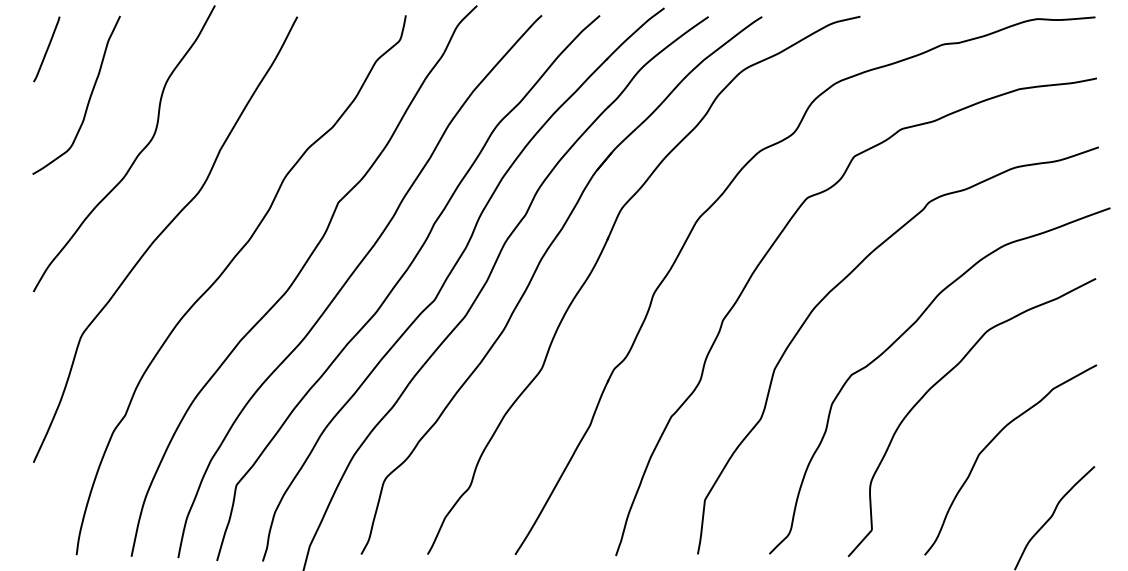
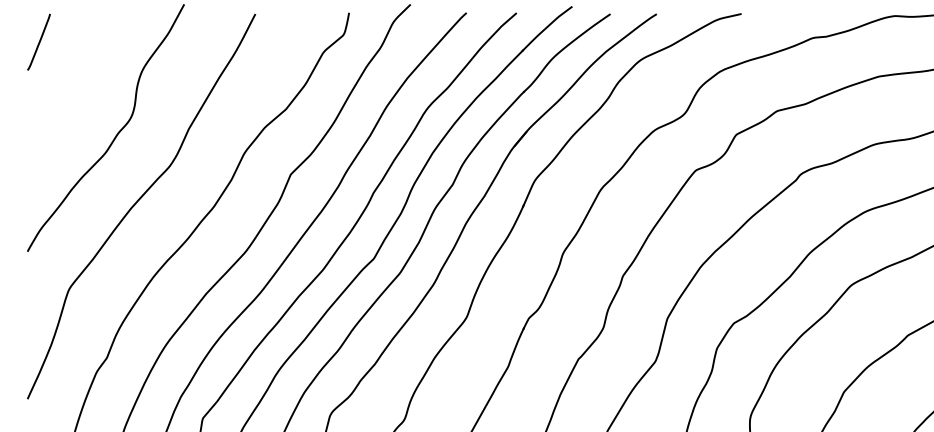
curve: (88, 99) -> (75, 85), removed

